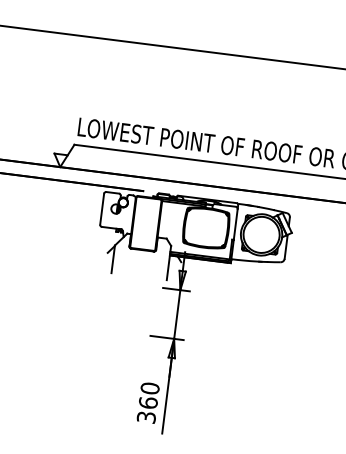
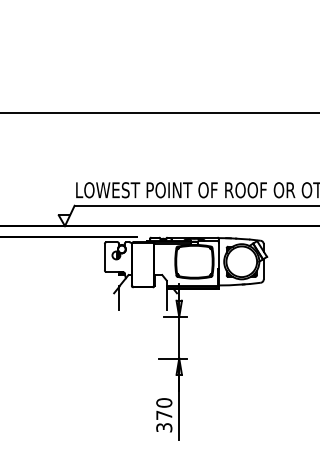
text: (148, 403) -> (164, 415), 360 -> 370

